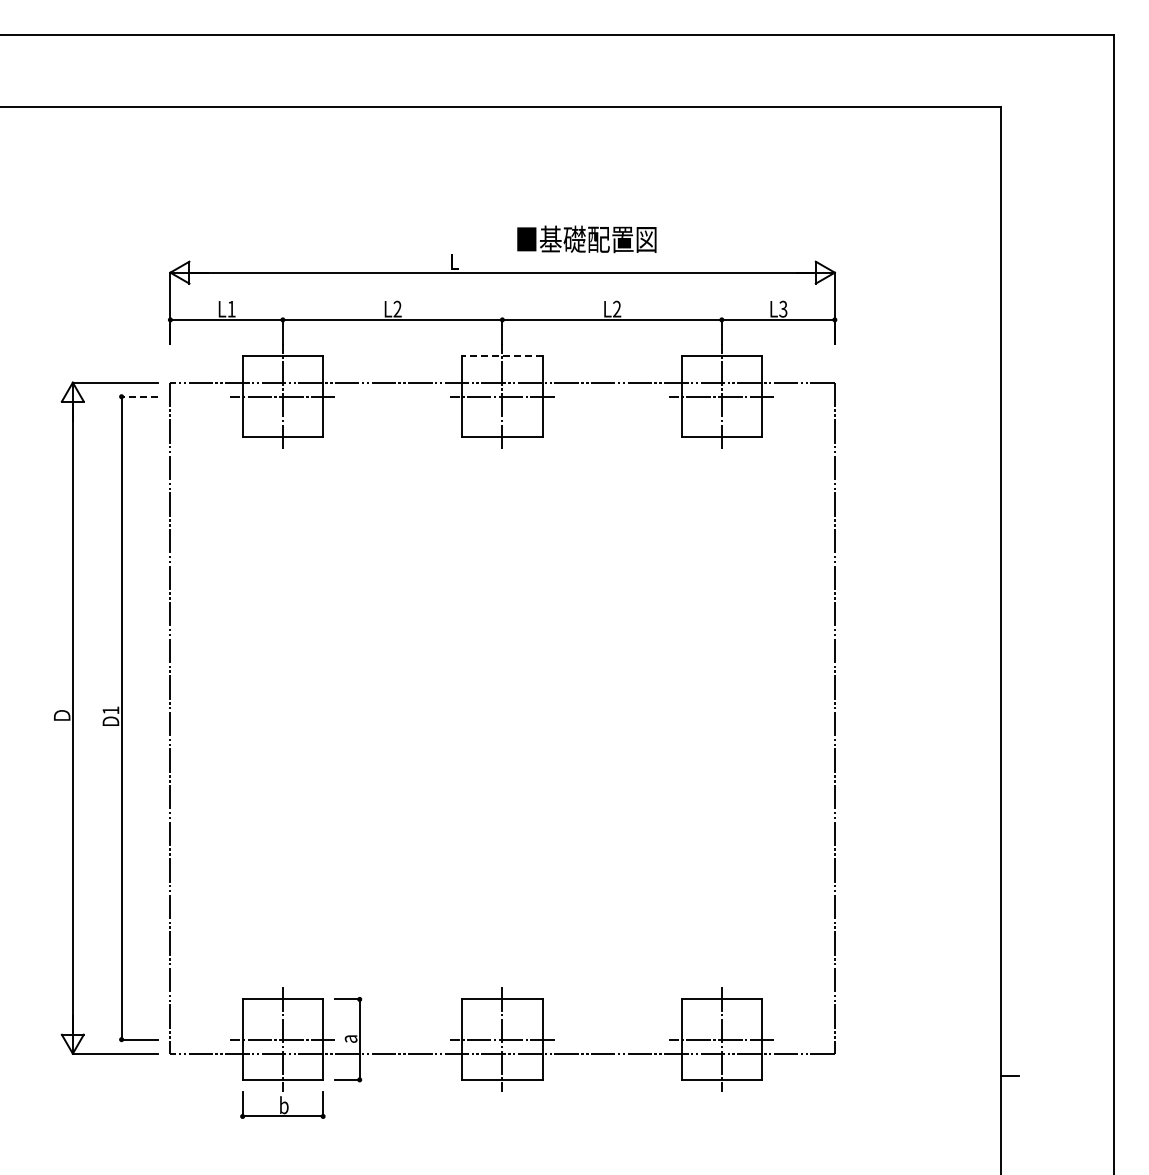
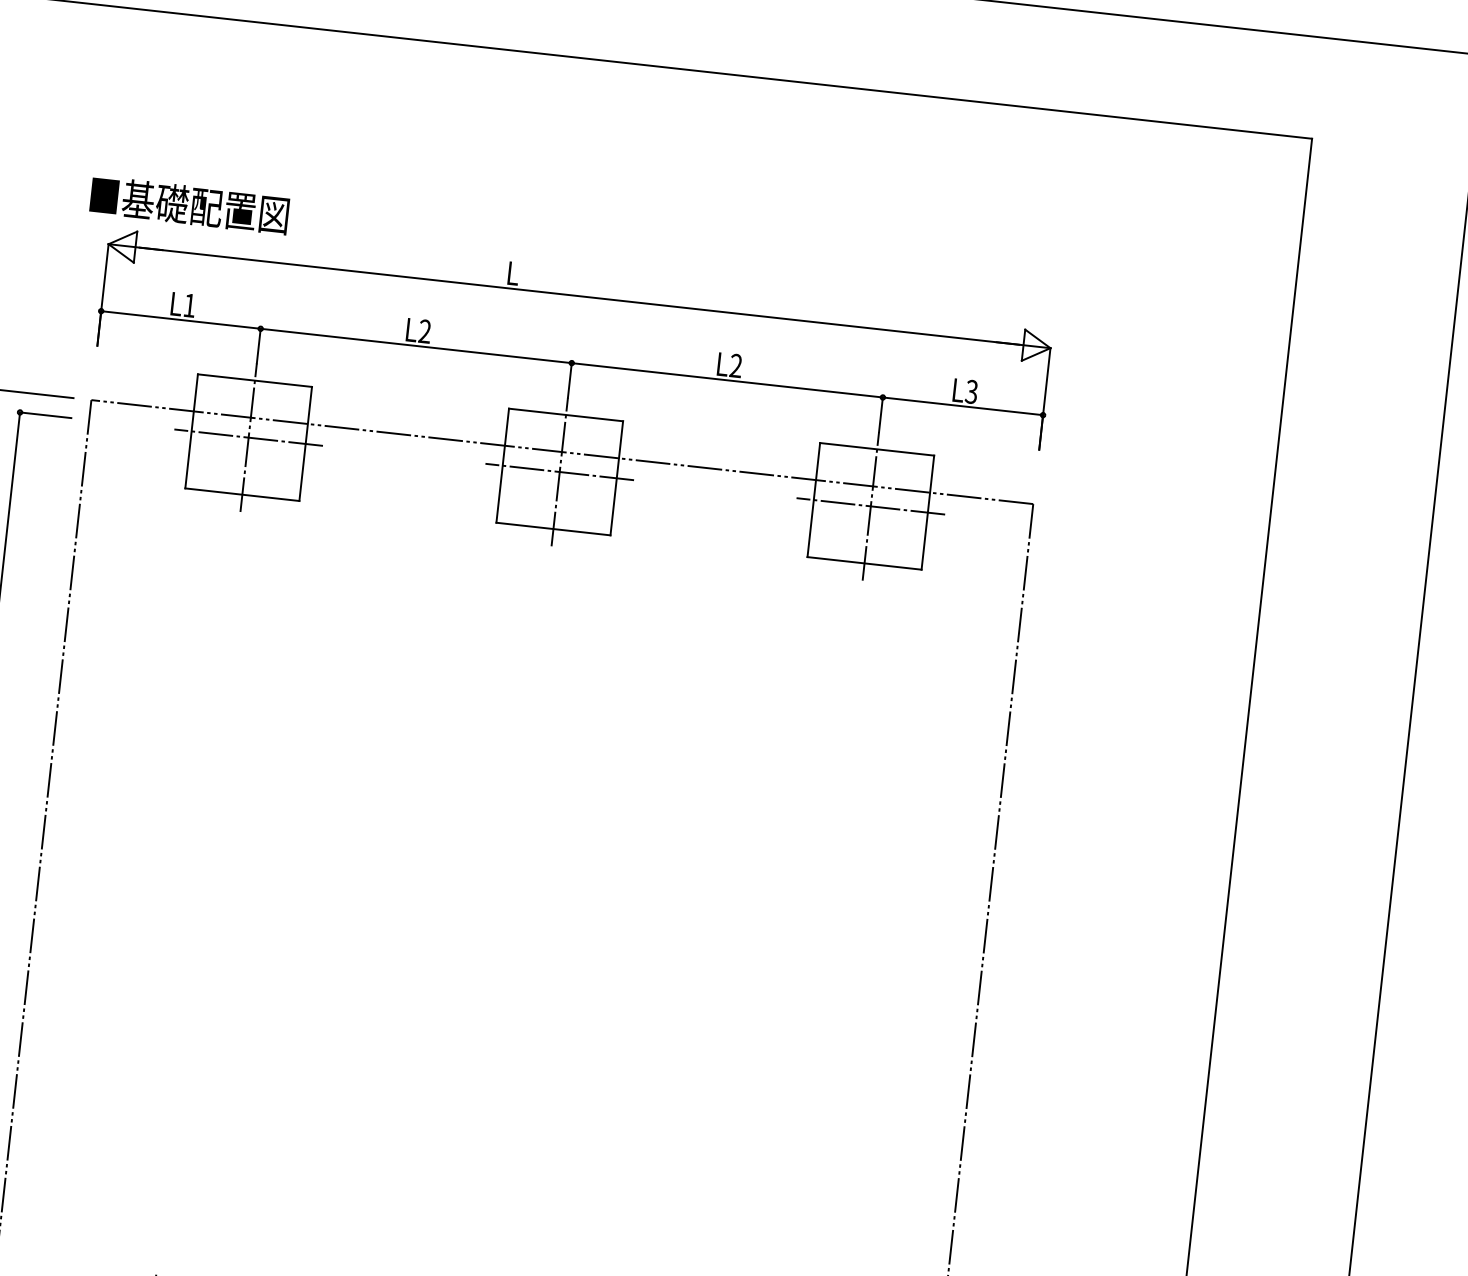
text: (586, 239) -> (189, 205), moved
line: (501, 356) -> (564, 414), dashed -> solid
line: (139, 396) -> (45, 414), dashed -> solid

